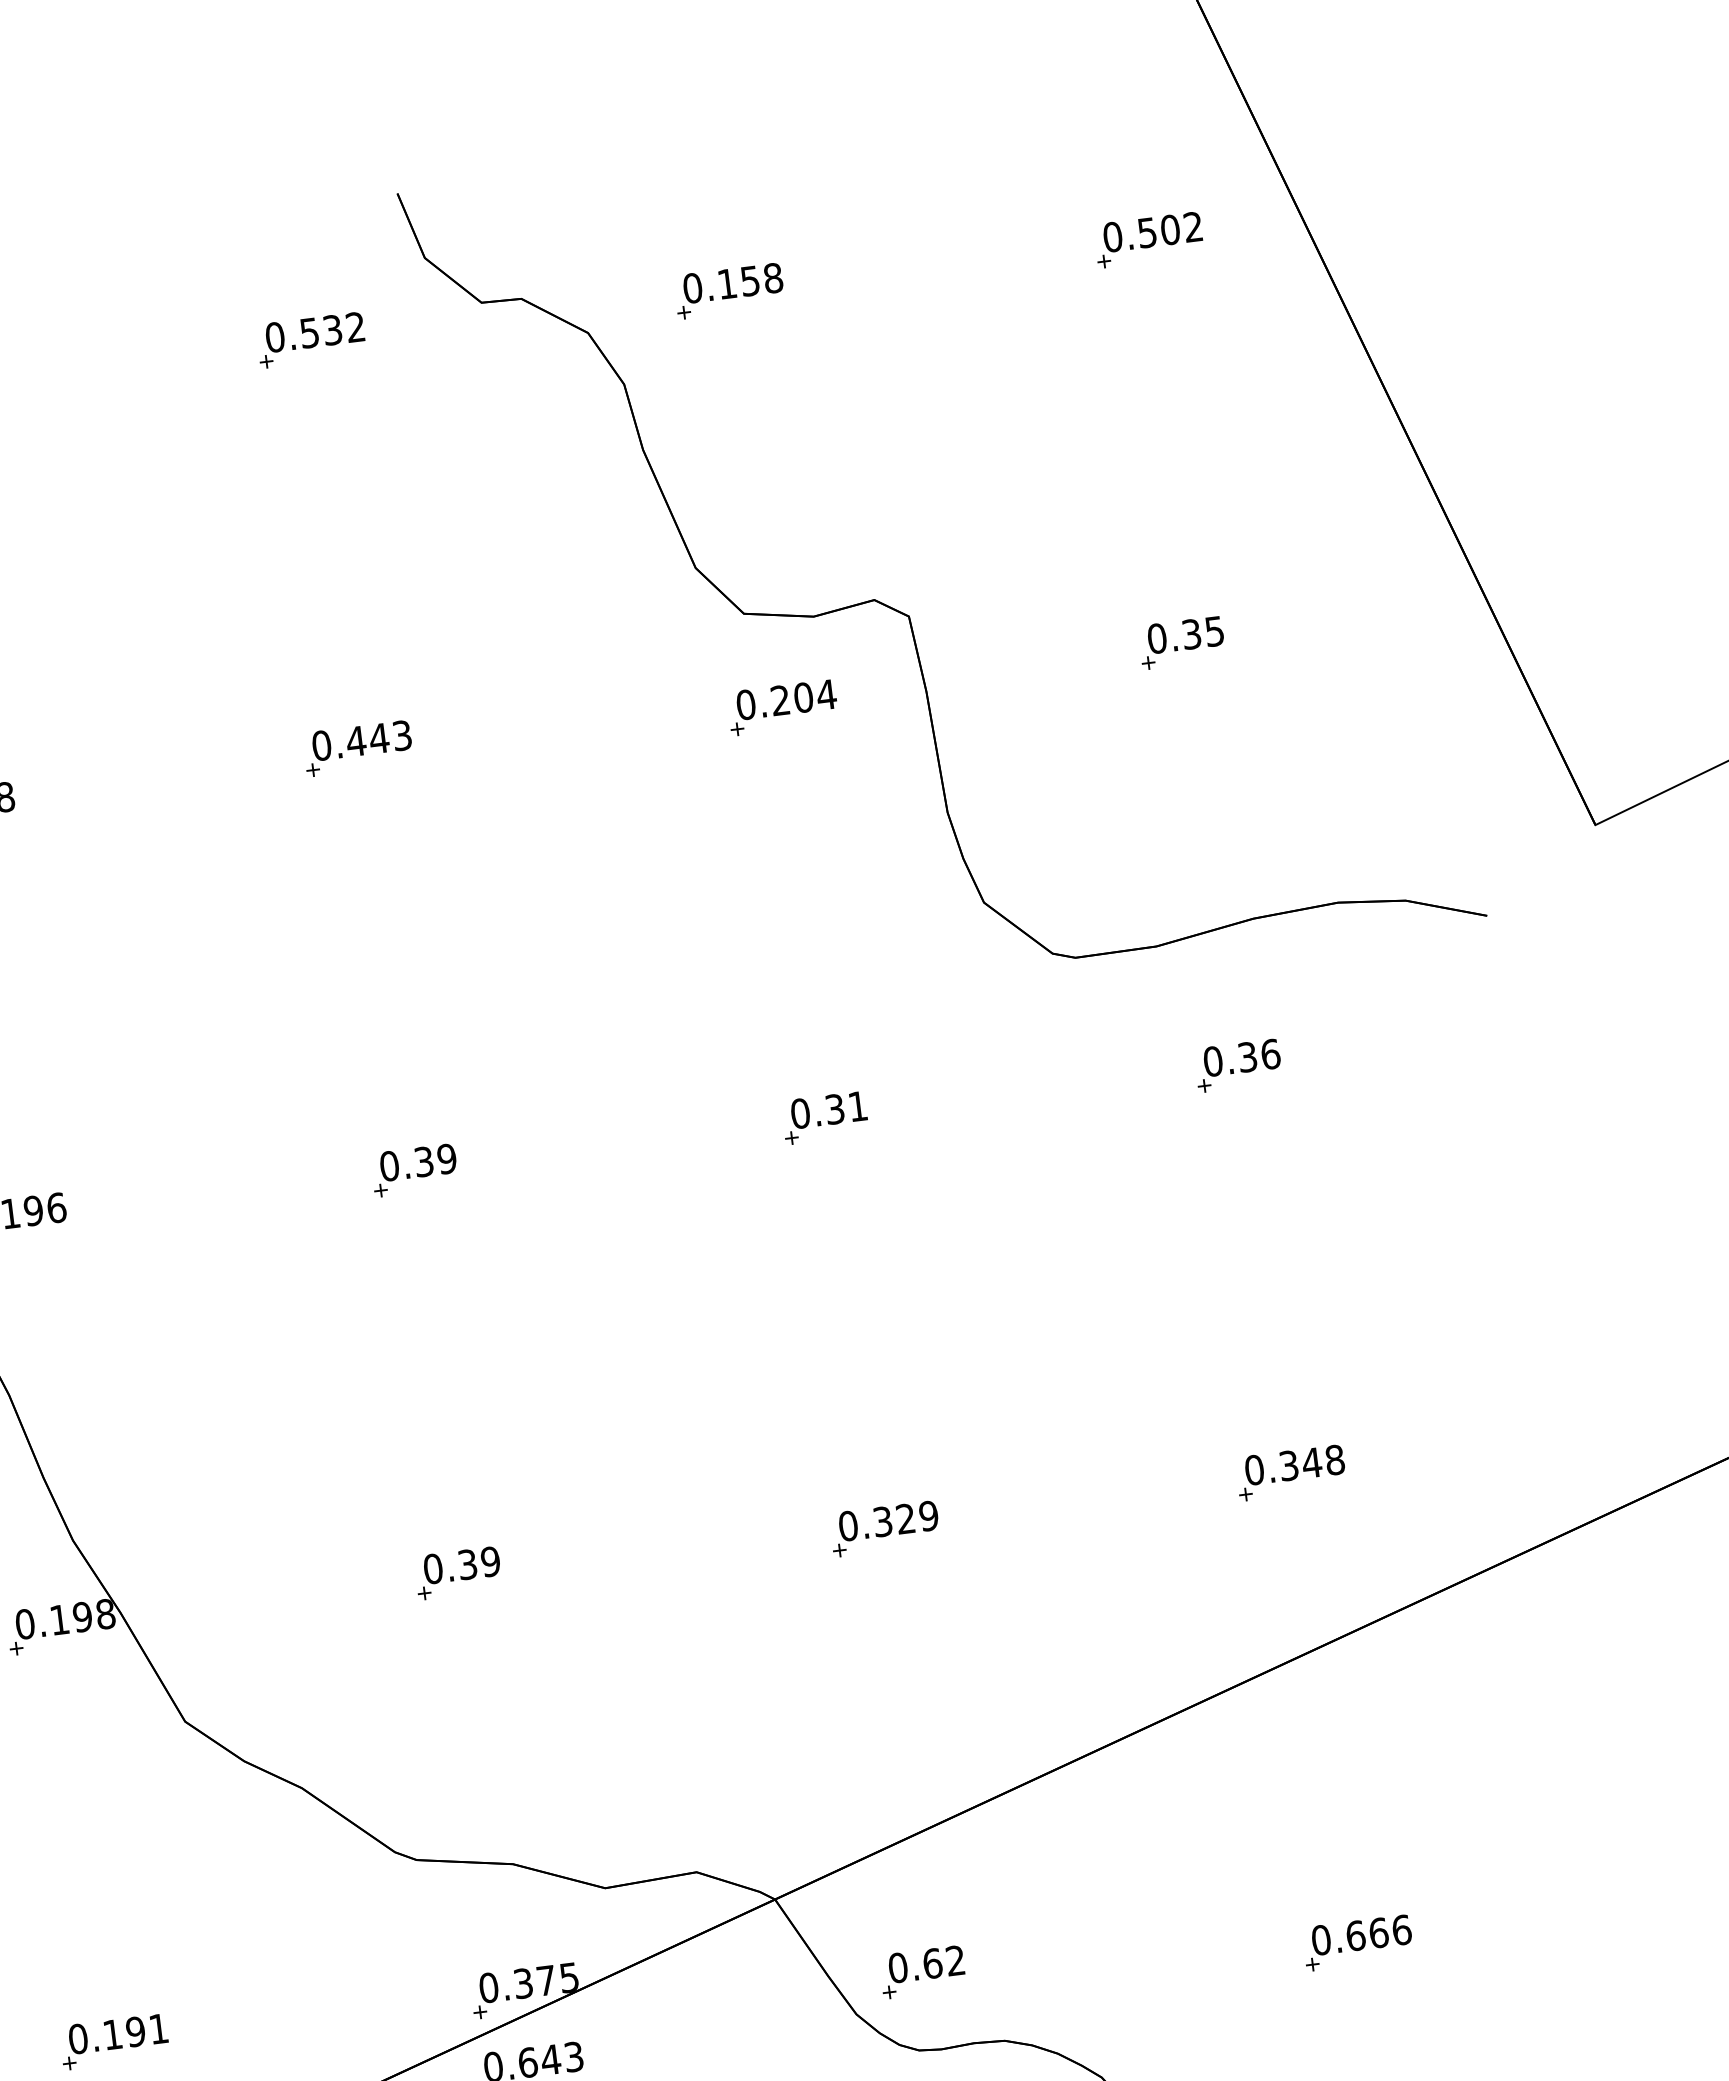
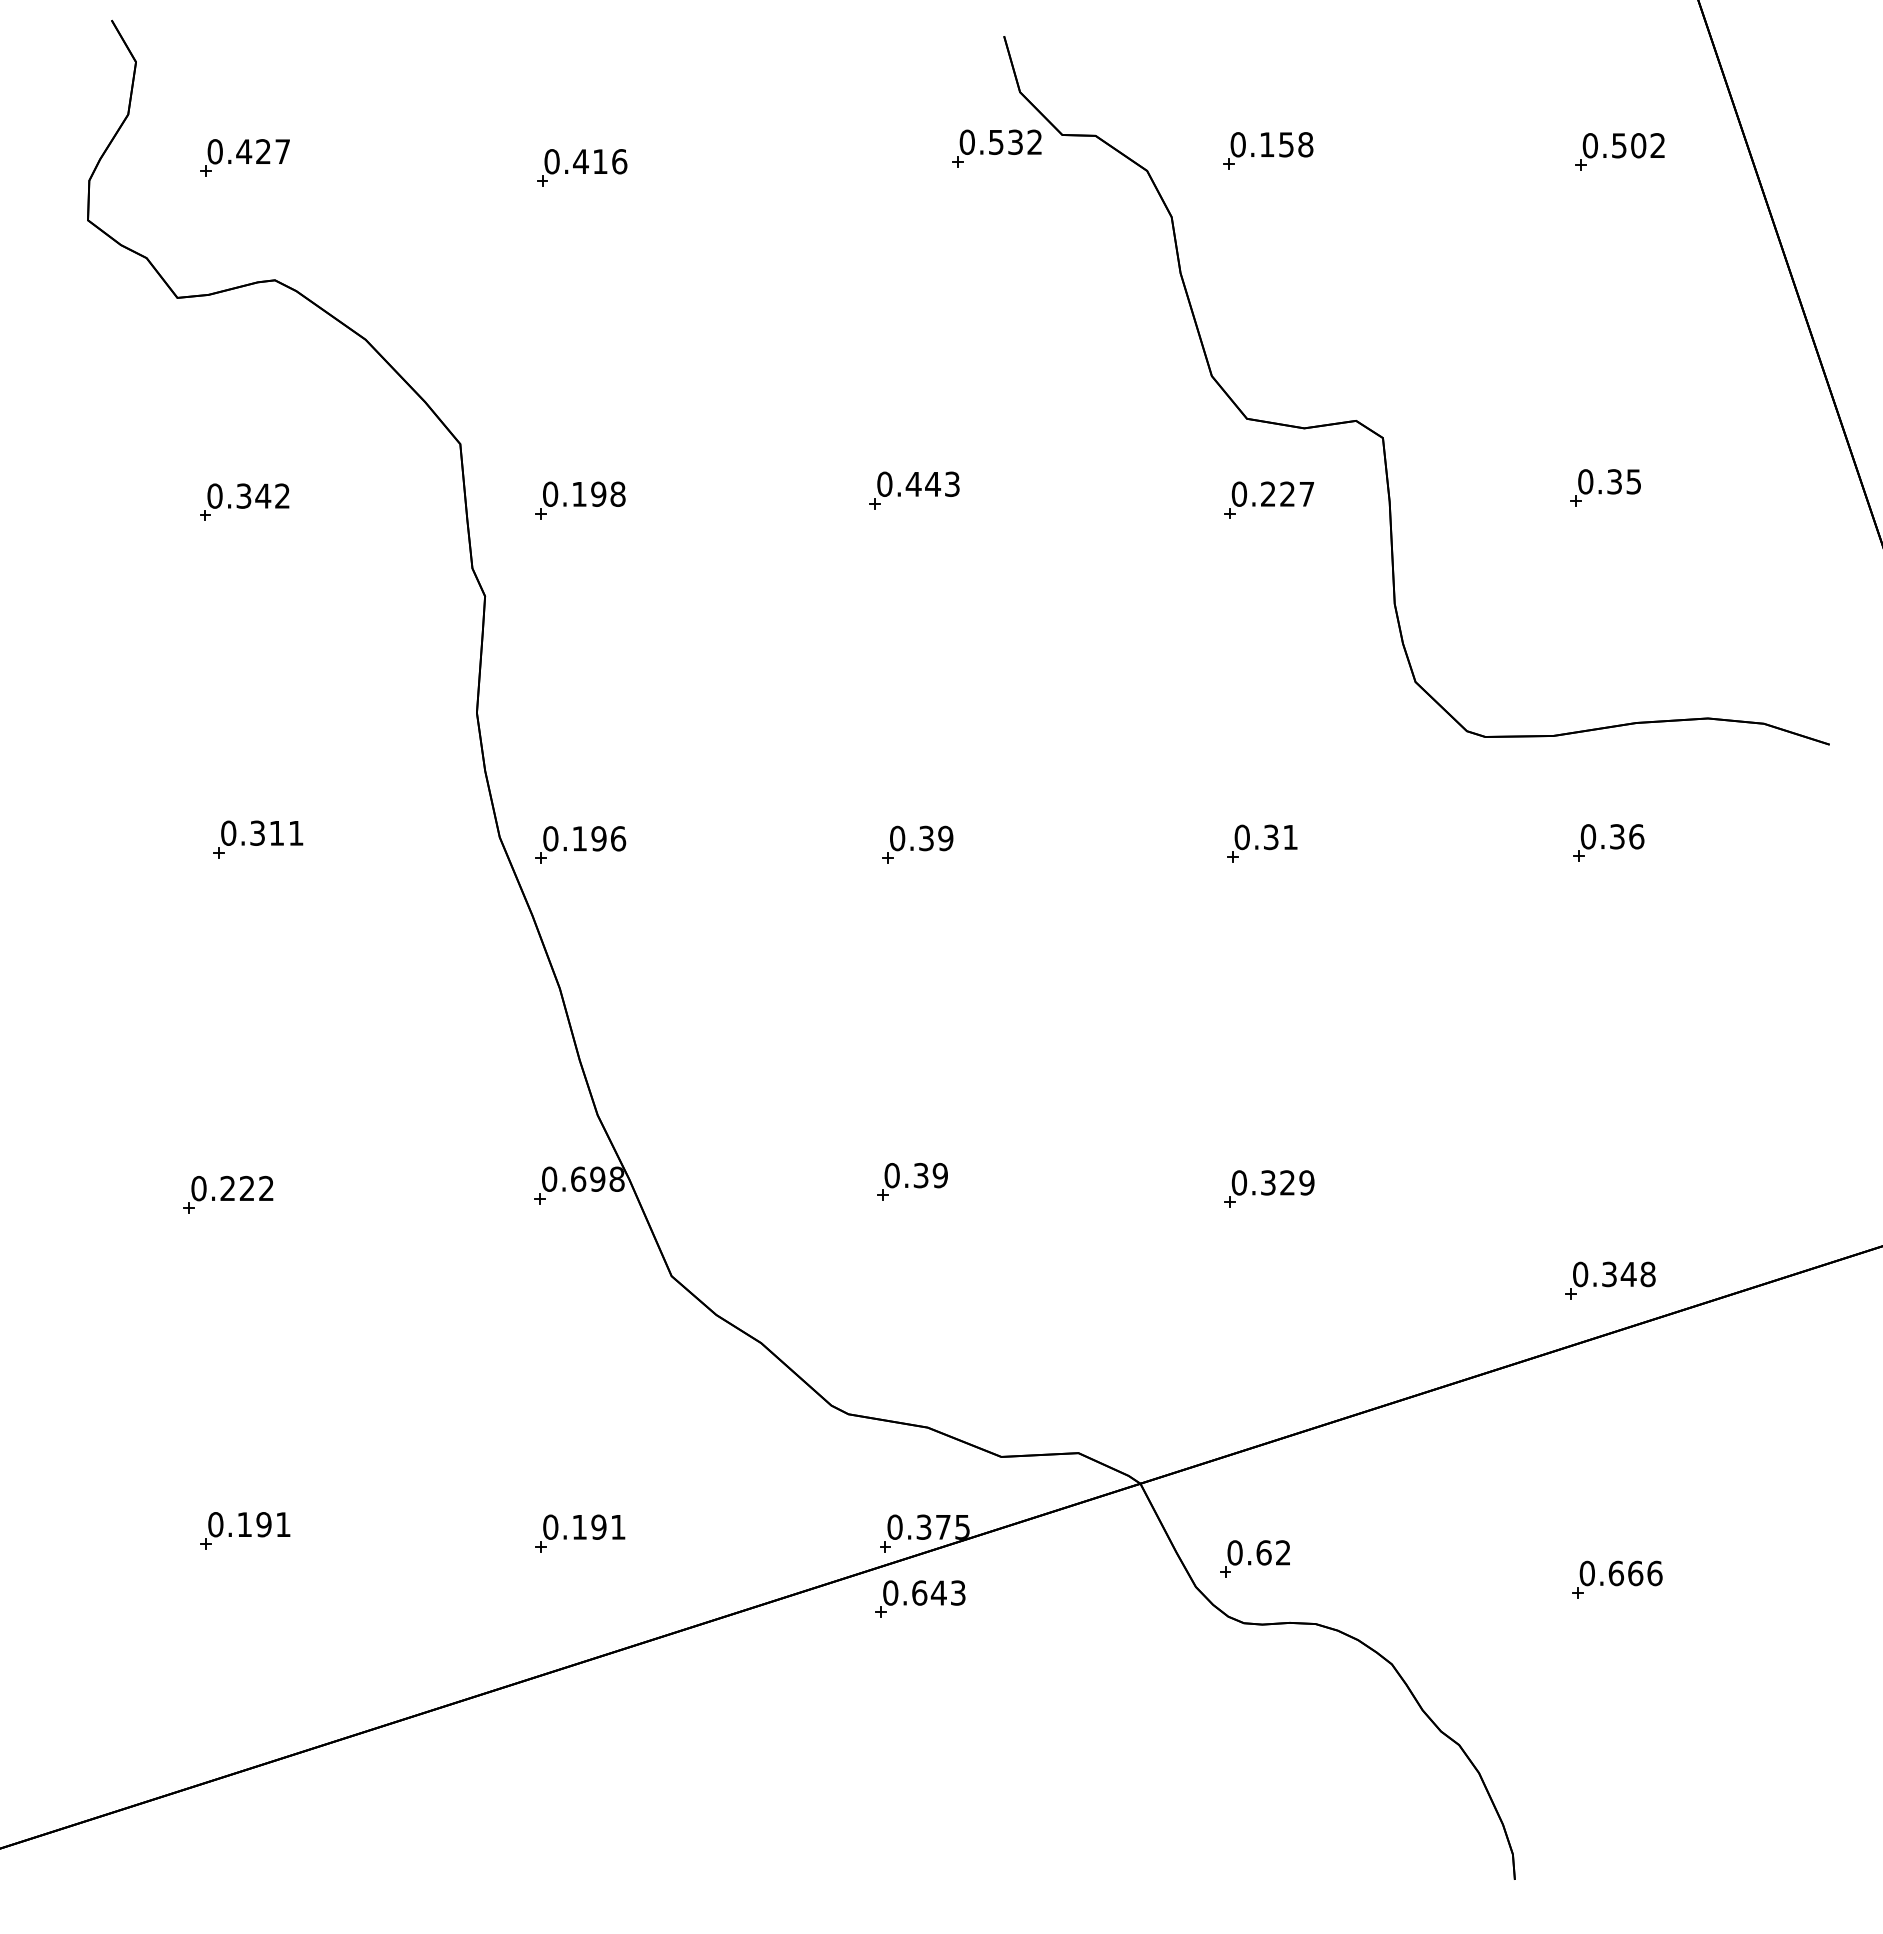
part: (310, 340) -> (996, 148), moved
text: (815, 695) -> (1297, 493), 0.204 -> 0.227
part: (1291, 1472) -> (1610, 1280), moved
text: (59, 1618) -> (578, 1178), 0.198 -> 0.698

